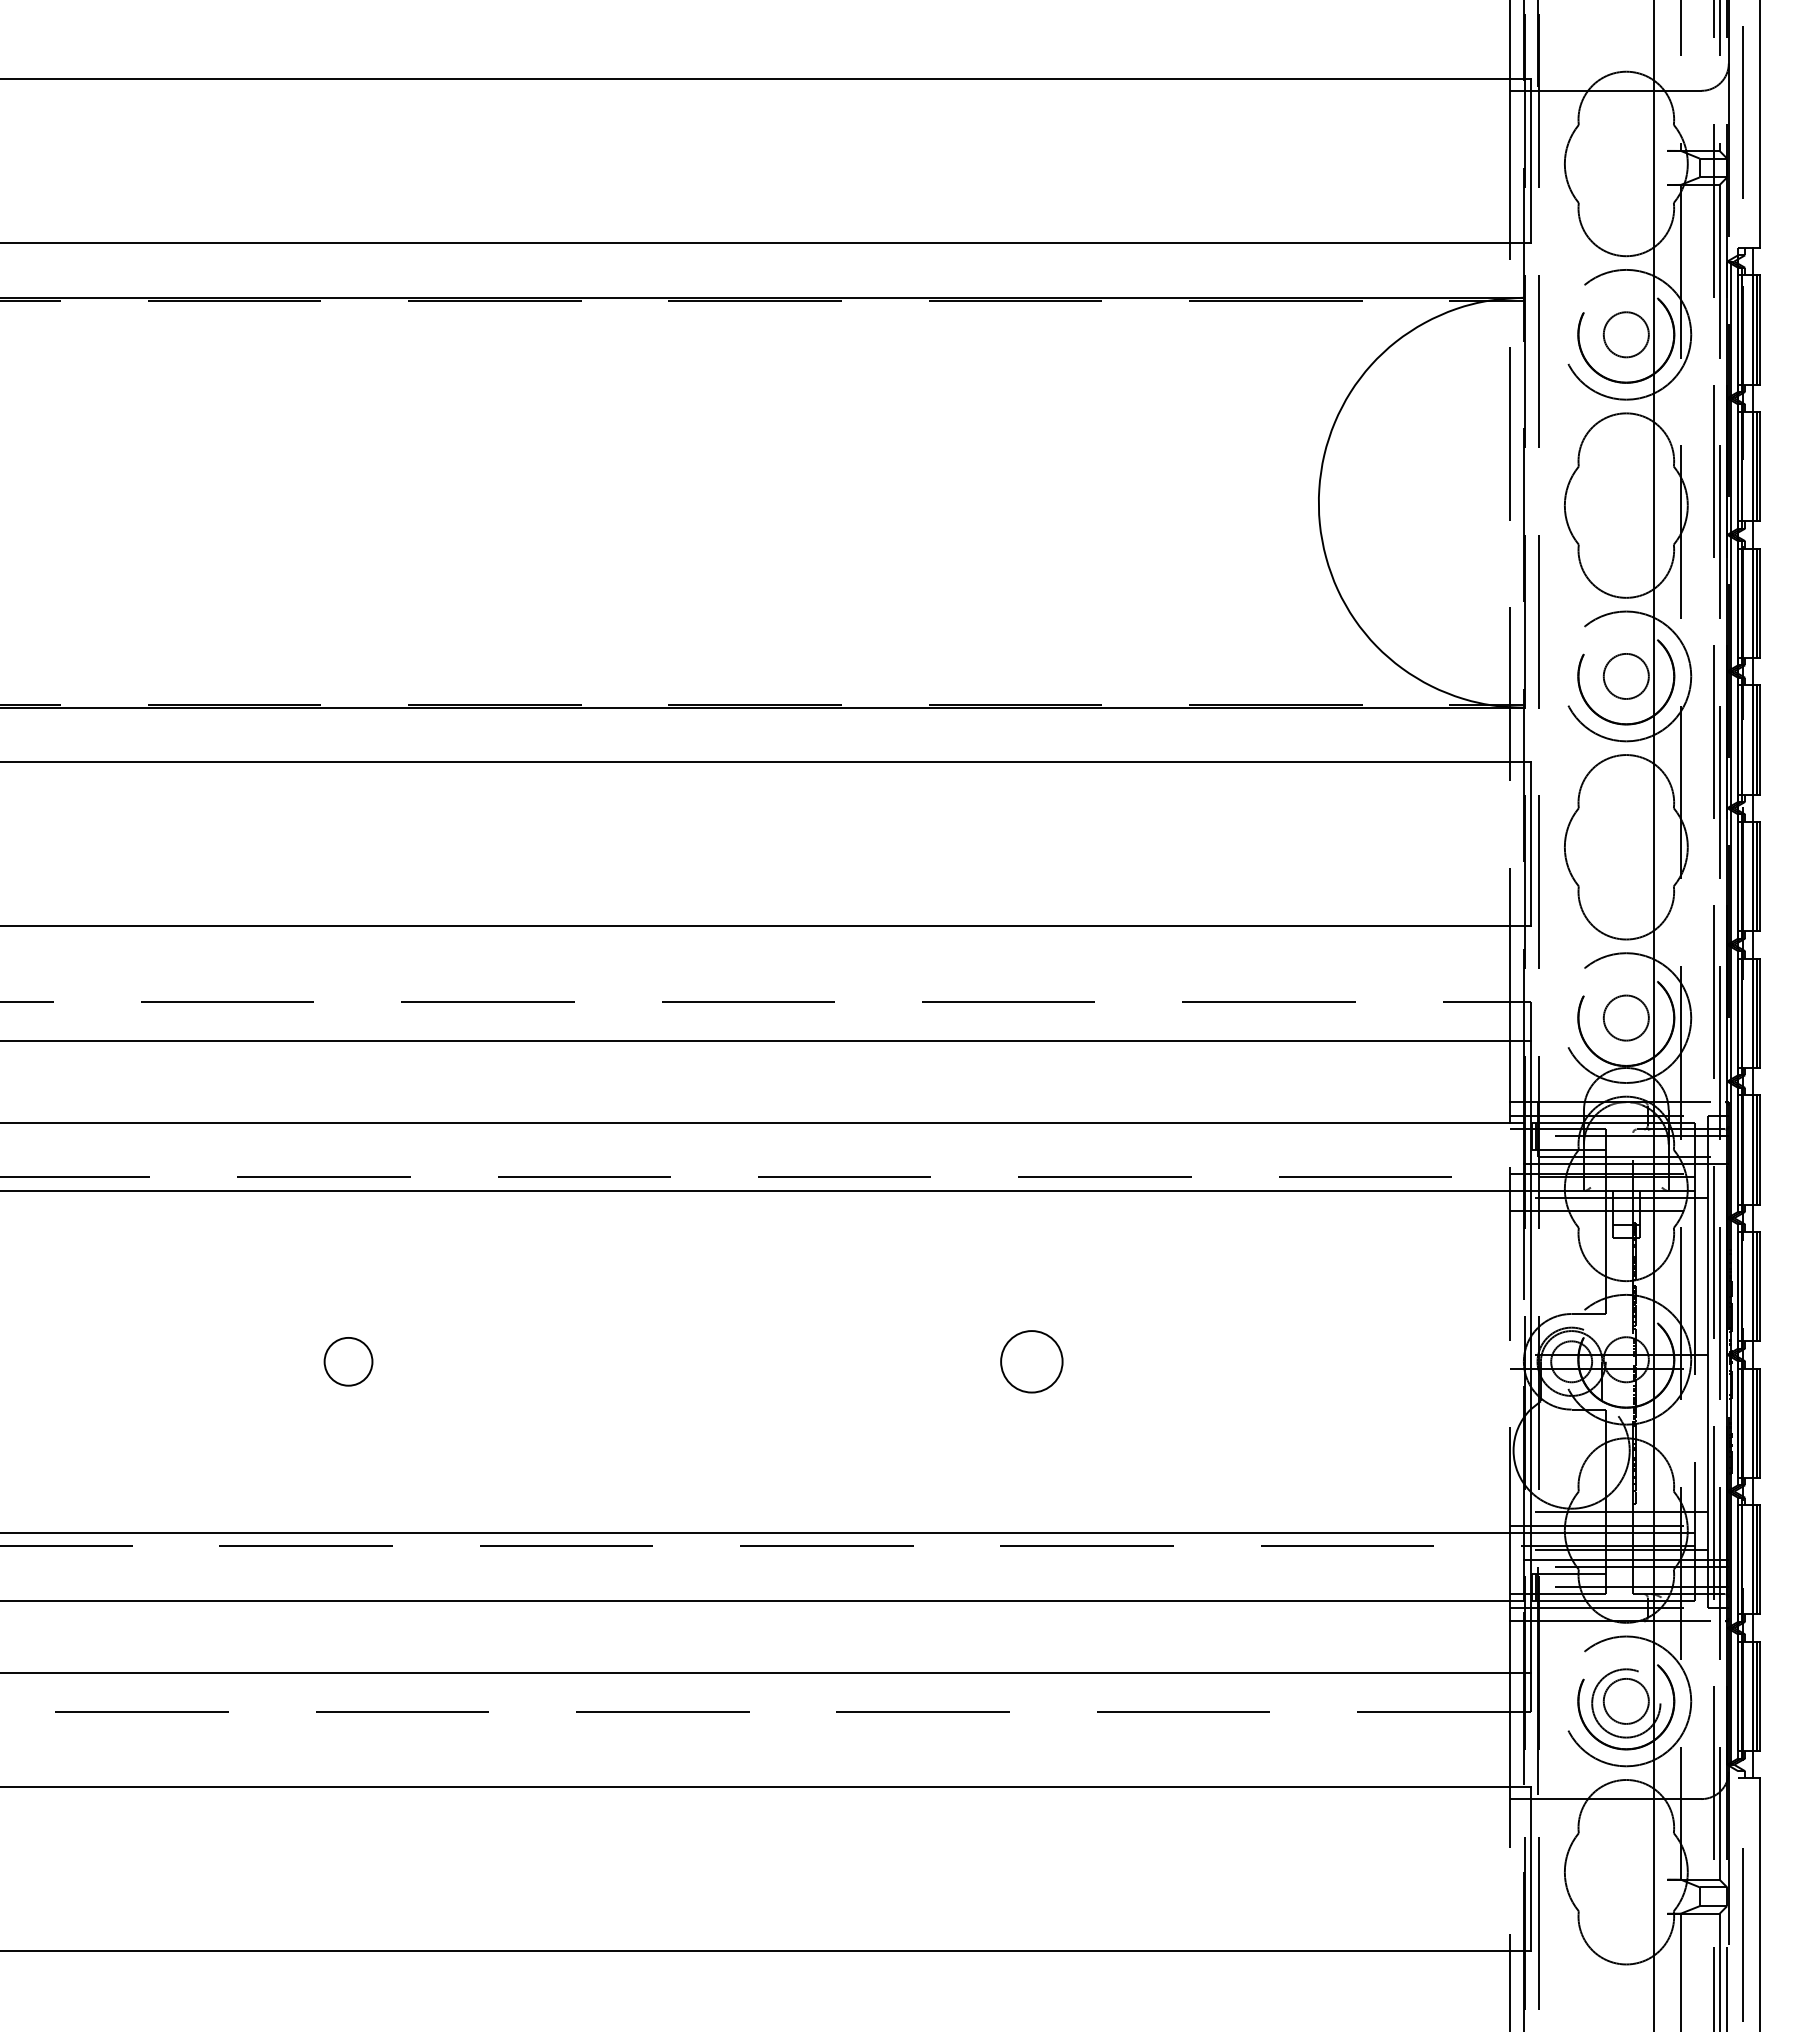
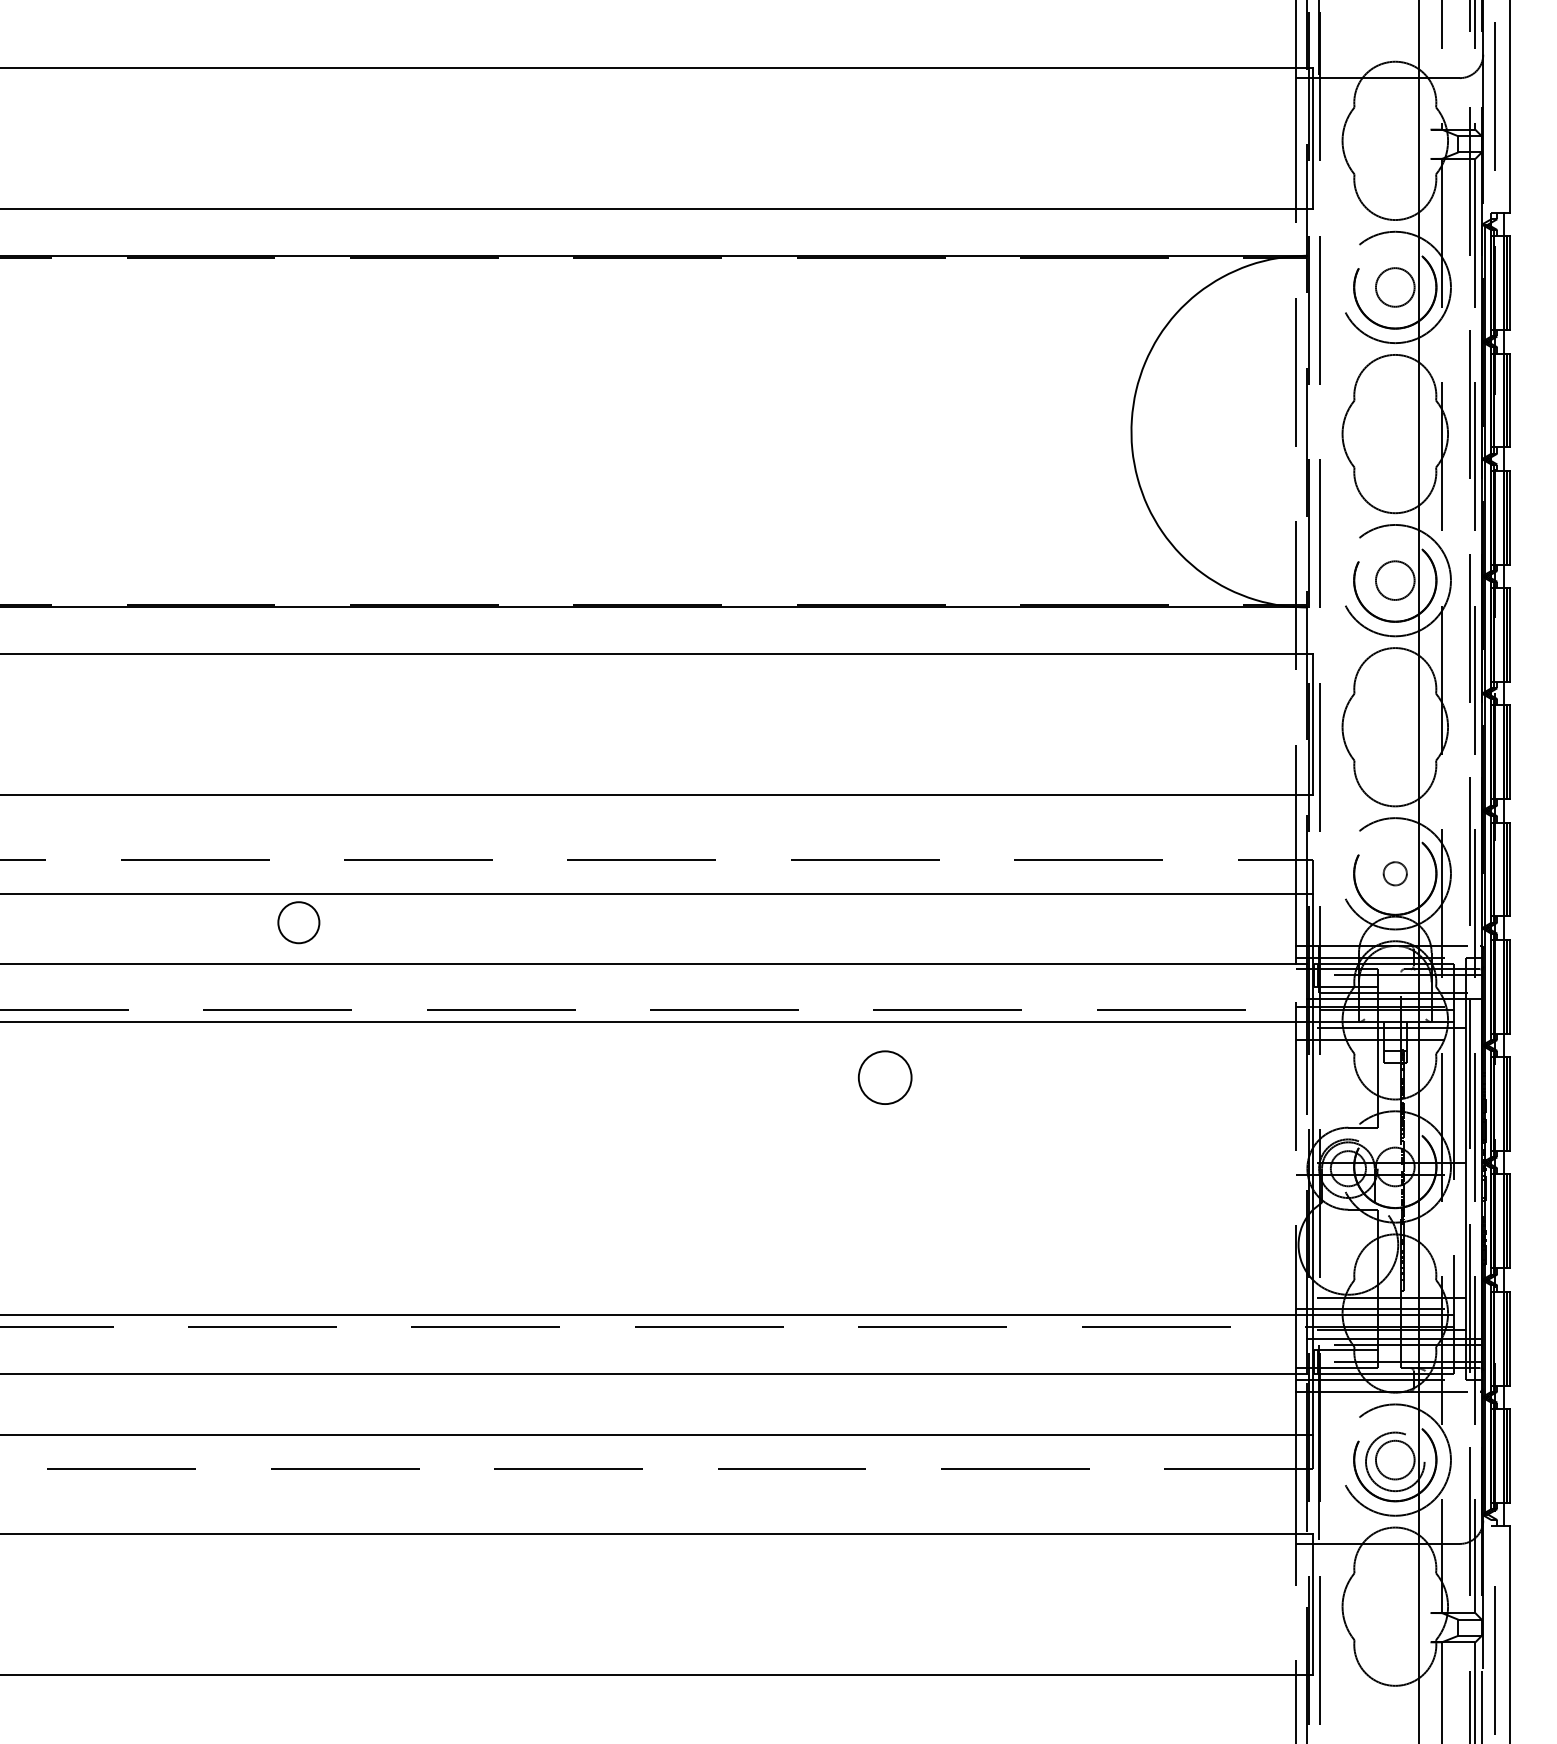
circle: (1625, 1017) -> (1394, 873), size x0.6
circle: (348, 1361) -> (298, 922), moved
circle: (1031, 1361) -> (884, 1077), moved

